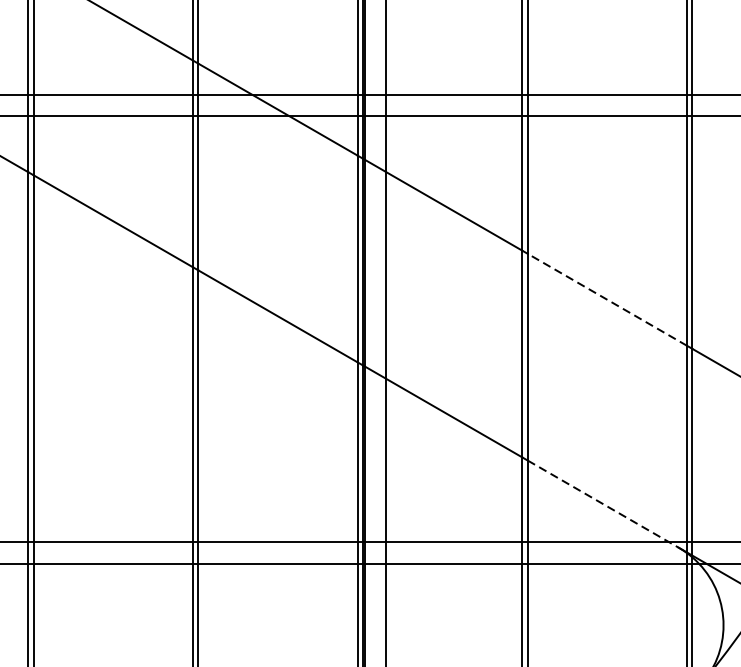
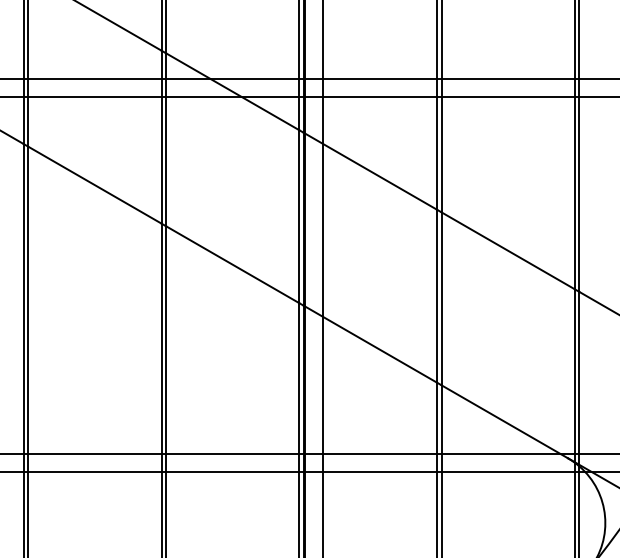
line: (607, 299) -> (508, 250), dashed -> solid
line: (603, 503) -> (504, 421), dashed -> solid

